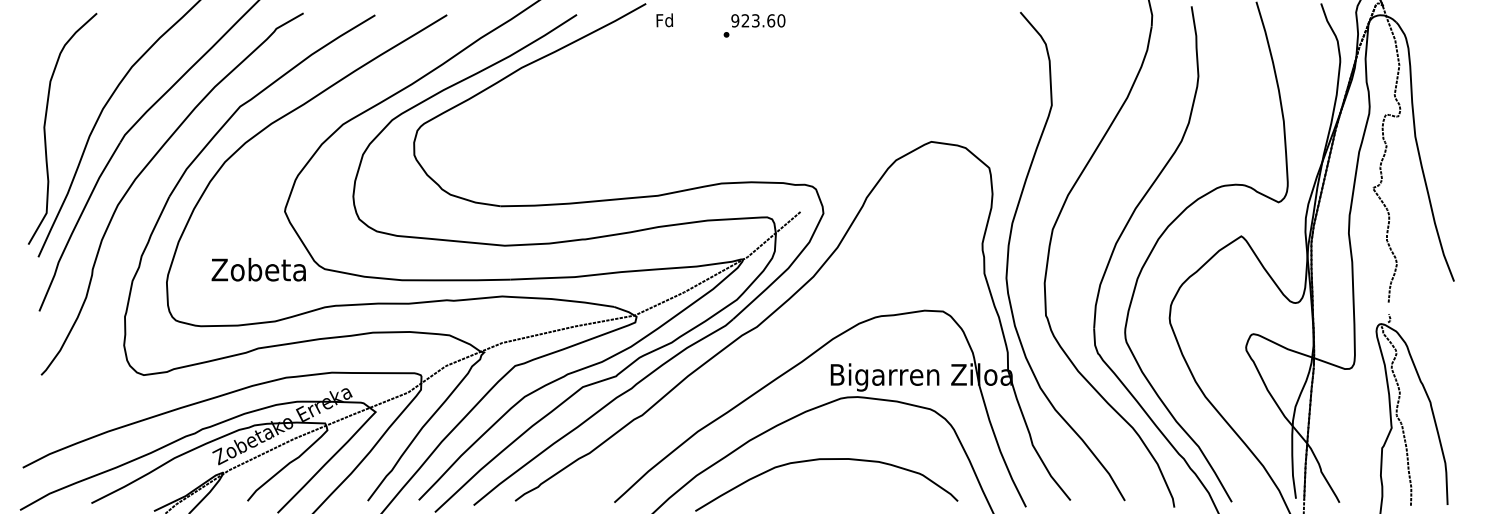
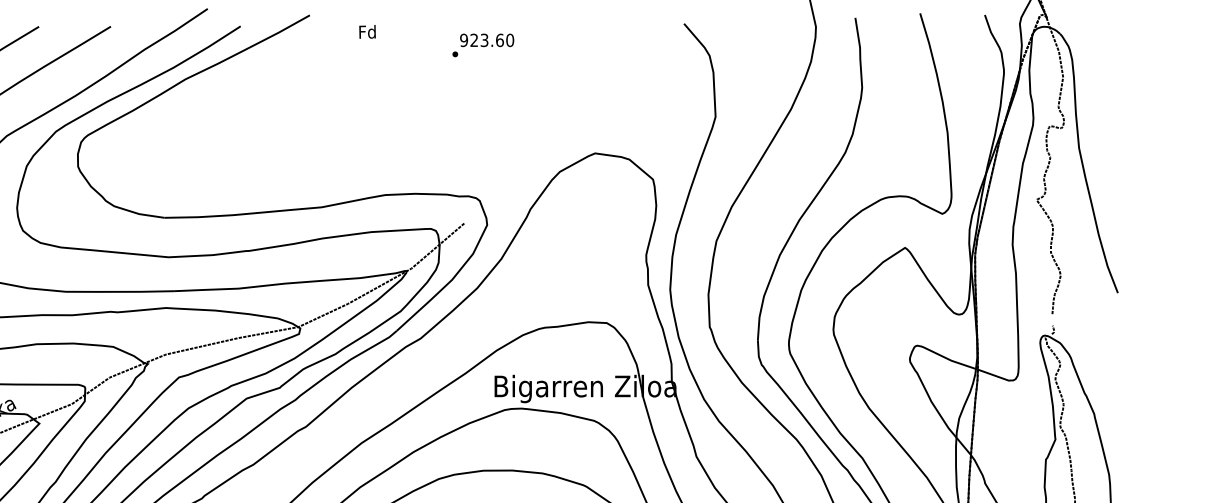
text: (664, 20) -> (367, 32), moved
text: (754, 25) -> (483, 45), moved

